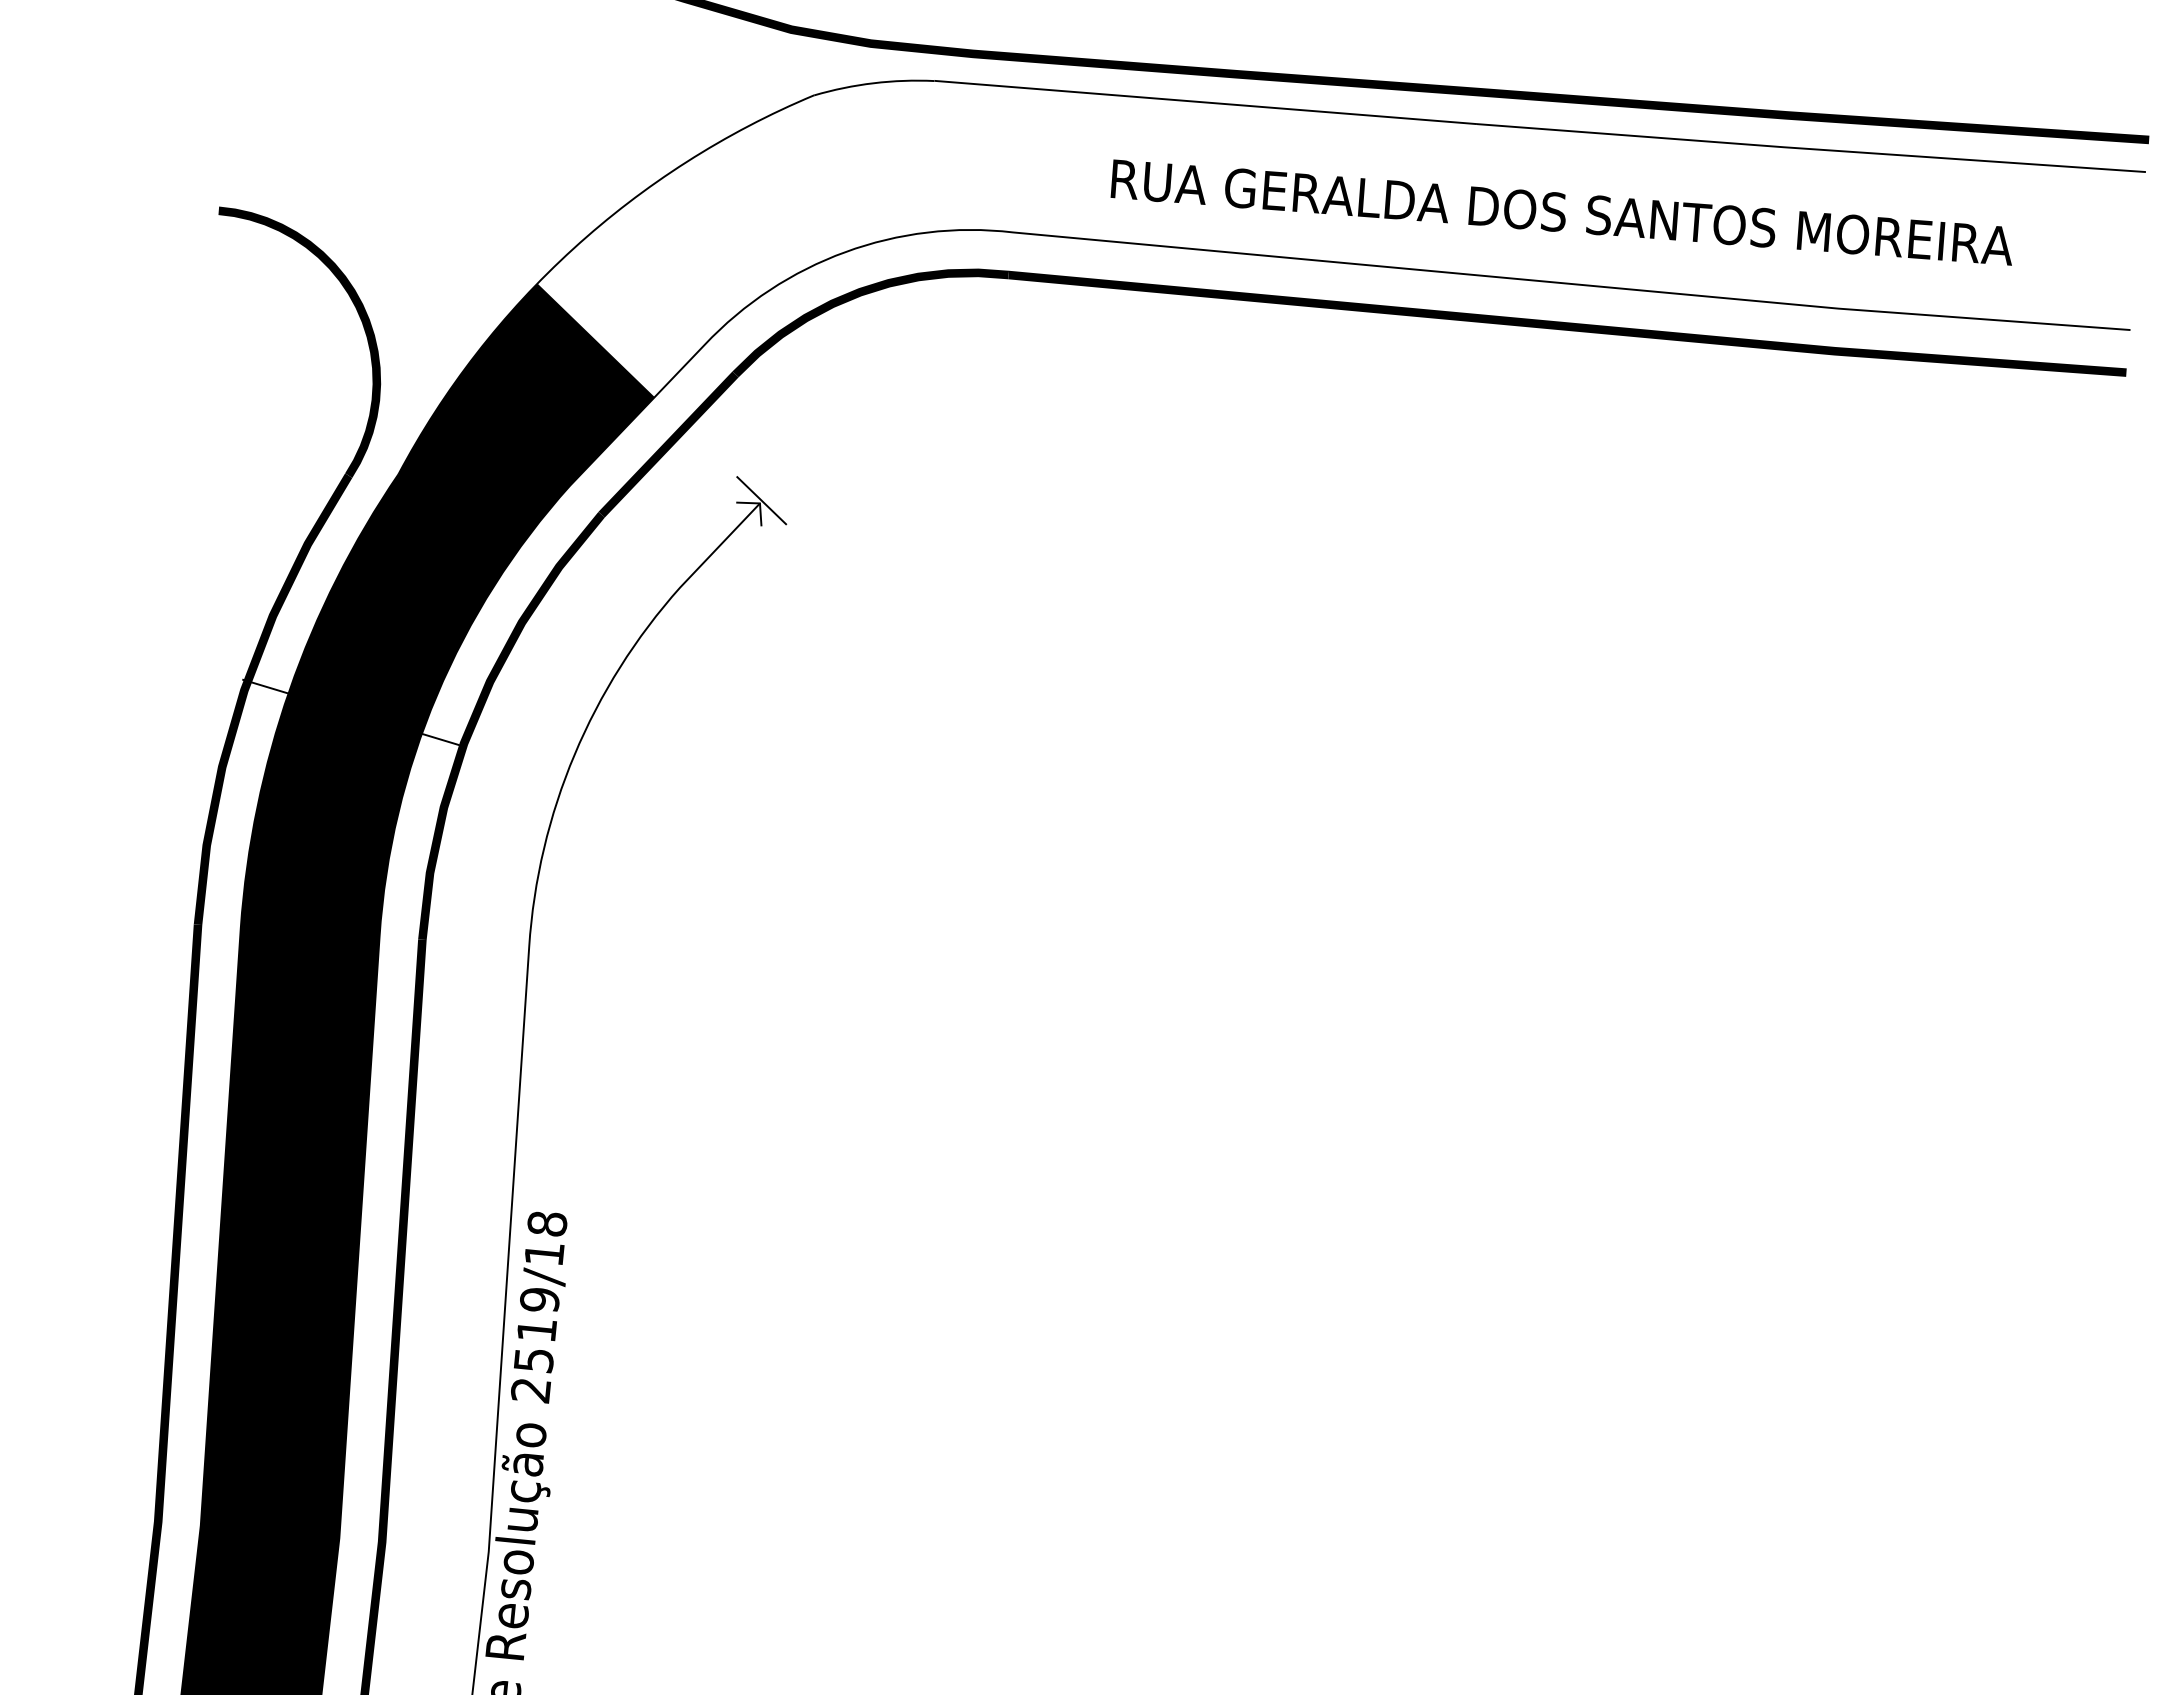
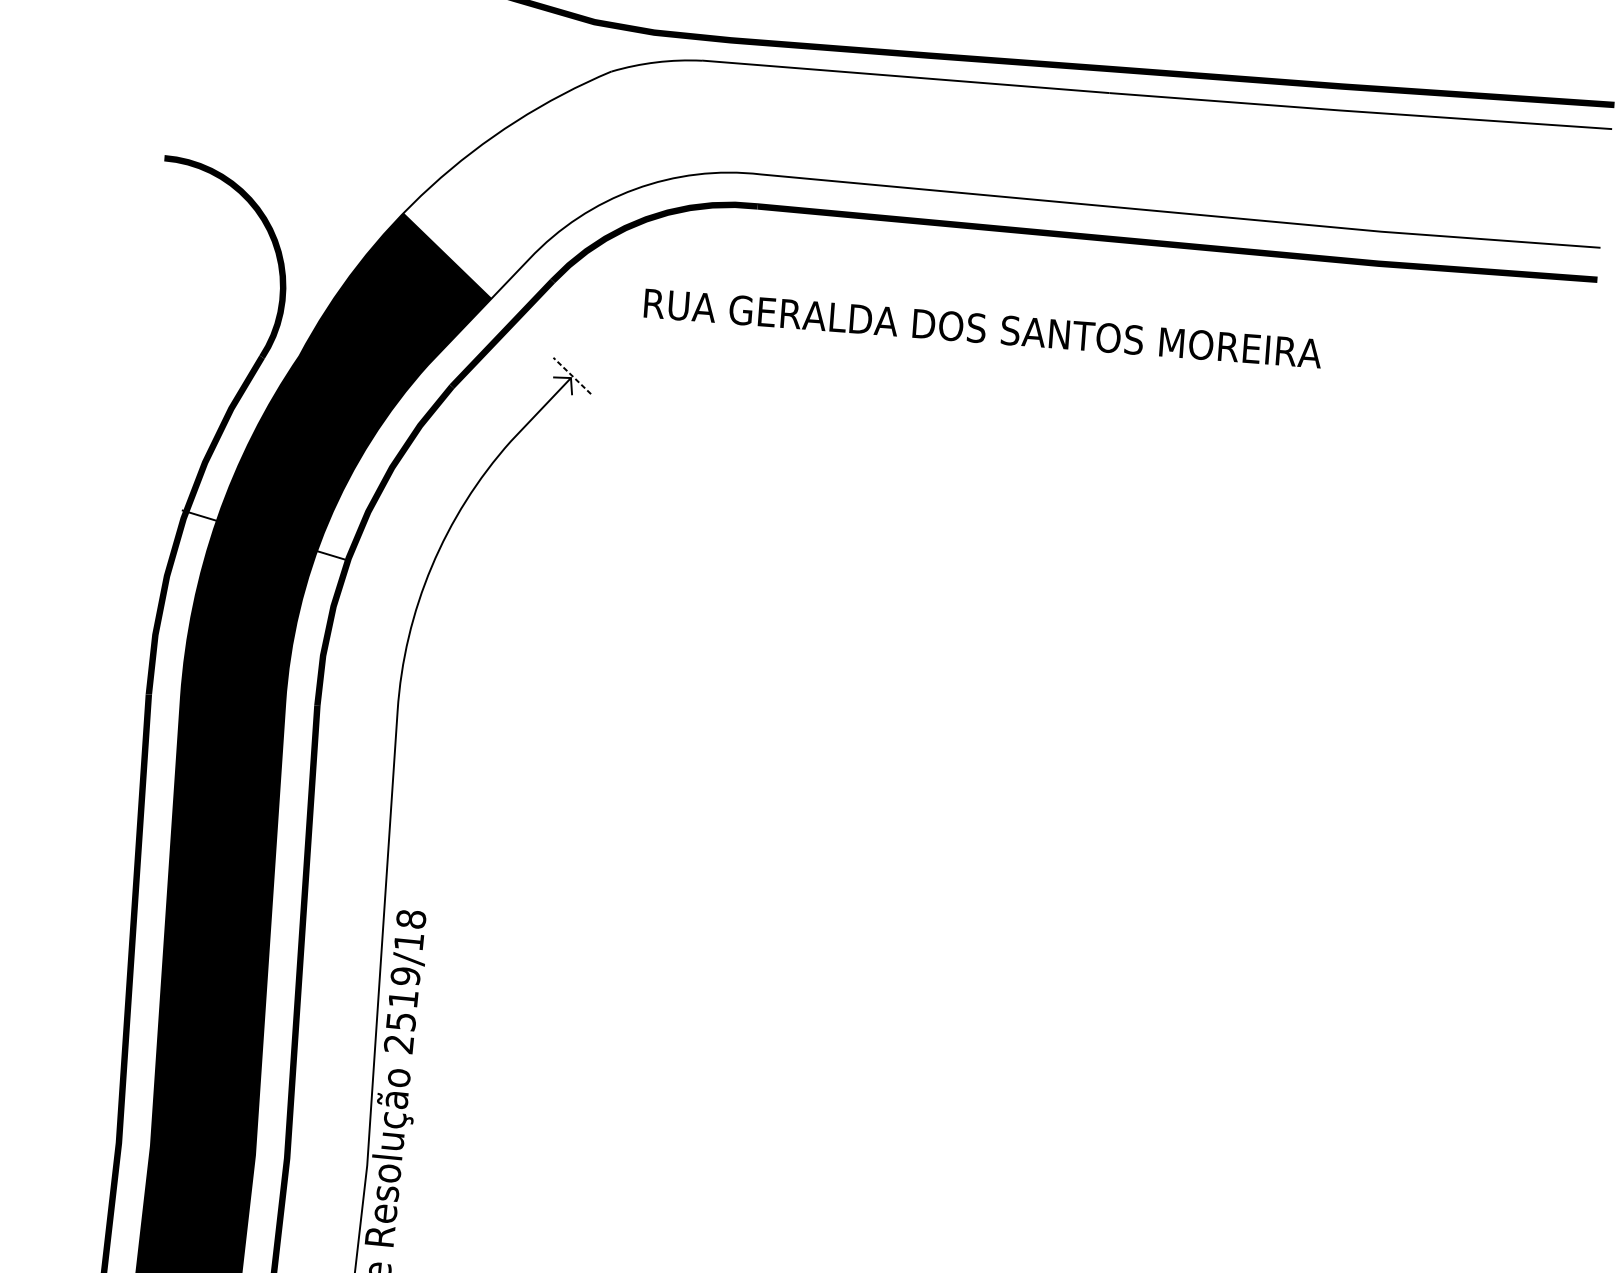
text: (1560, 212) -> (981, 328), moved
line: (761, 500) -> (572, 375), solid -> dashed

